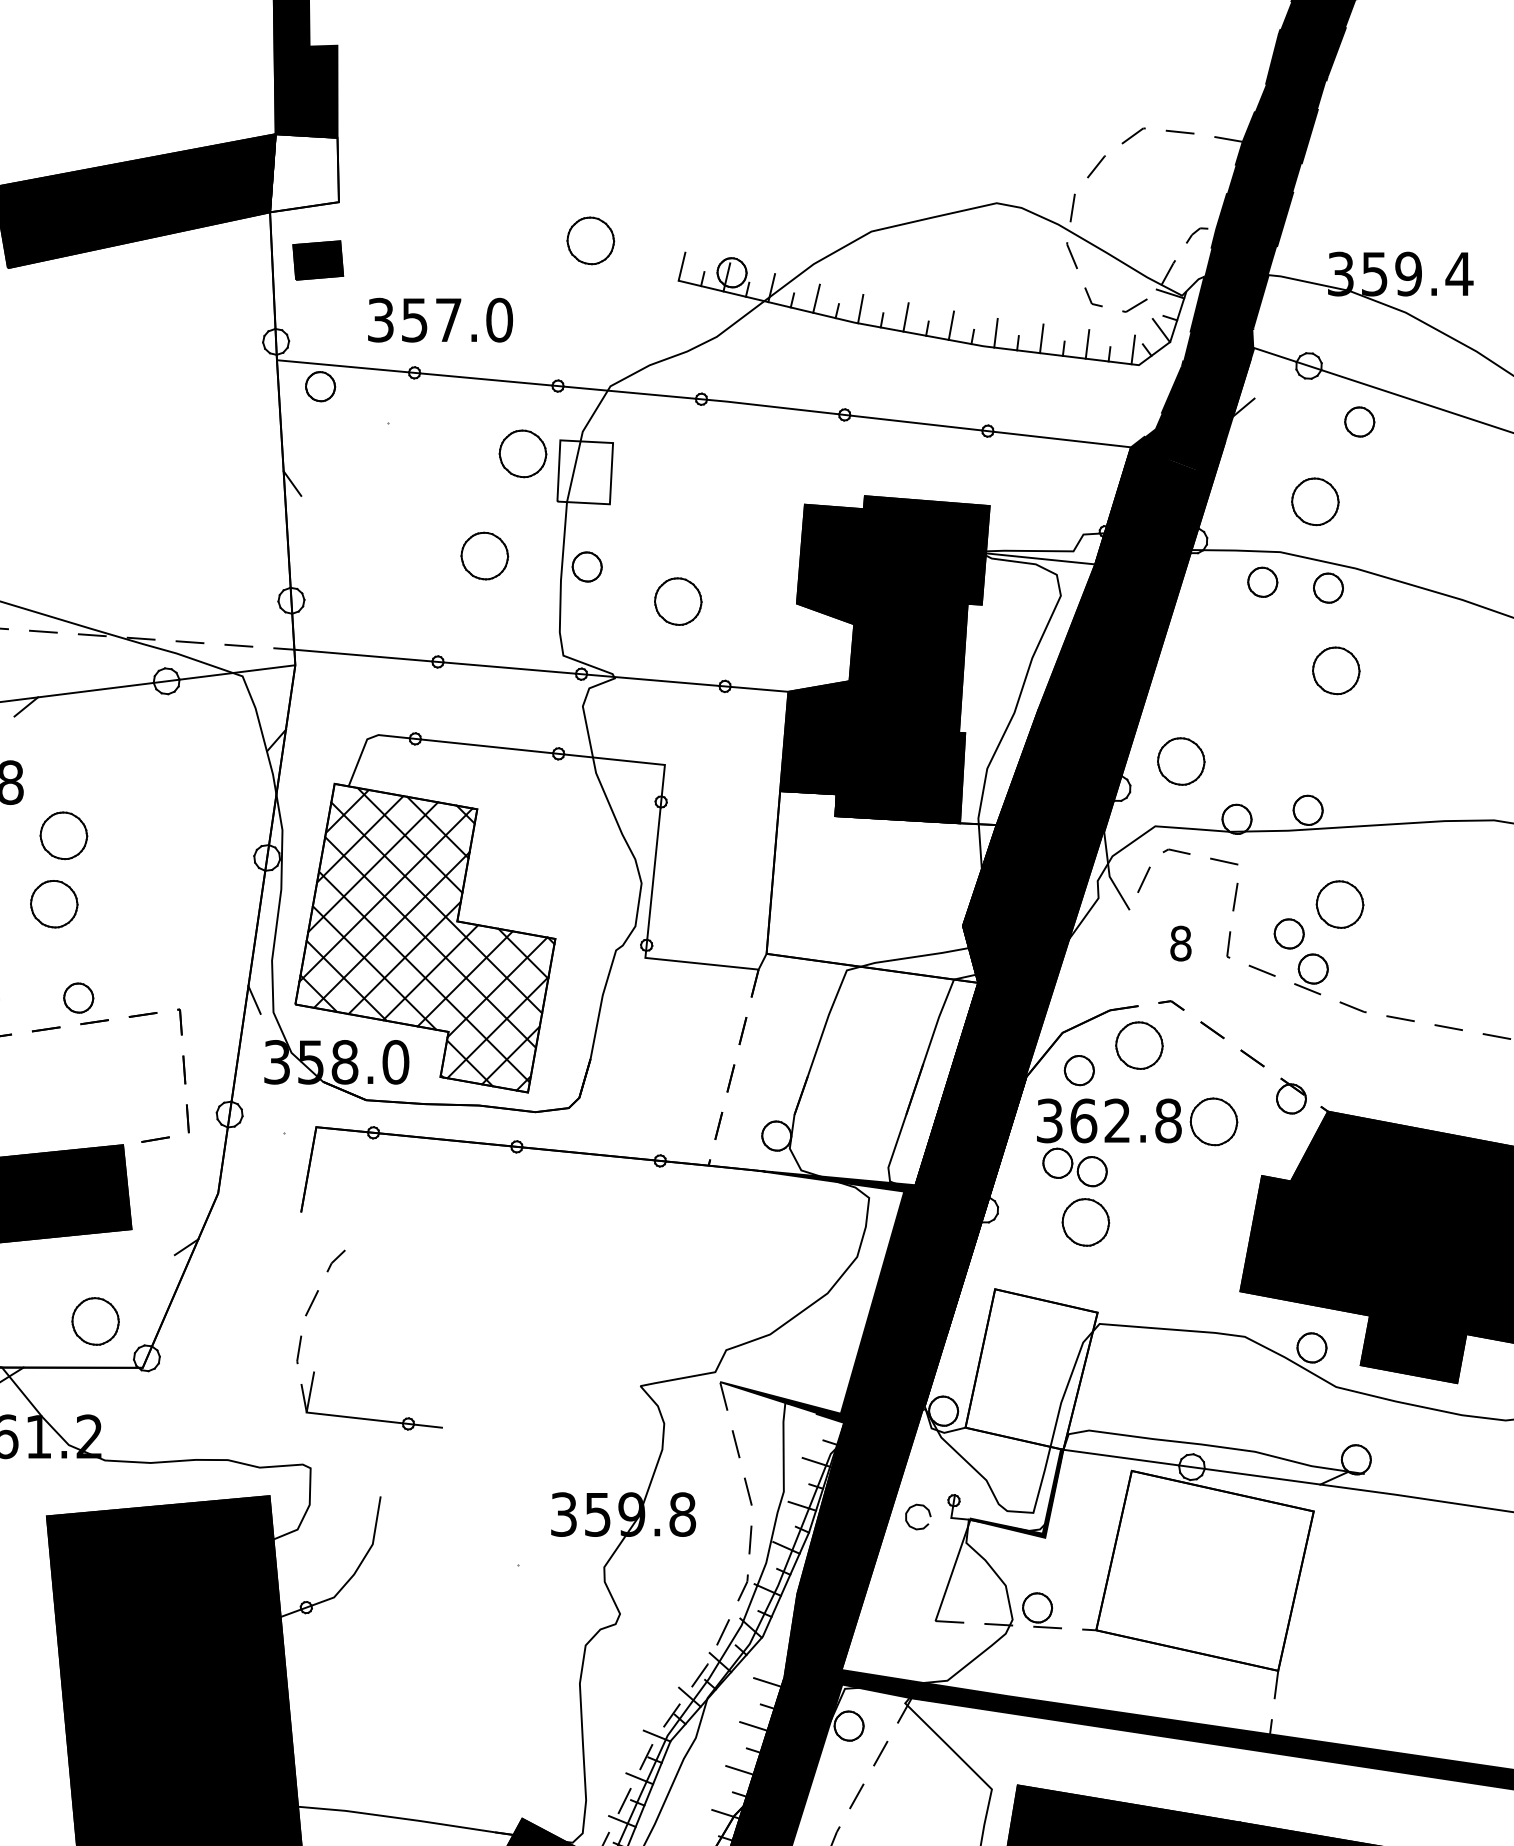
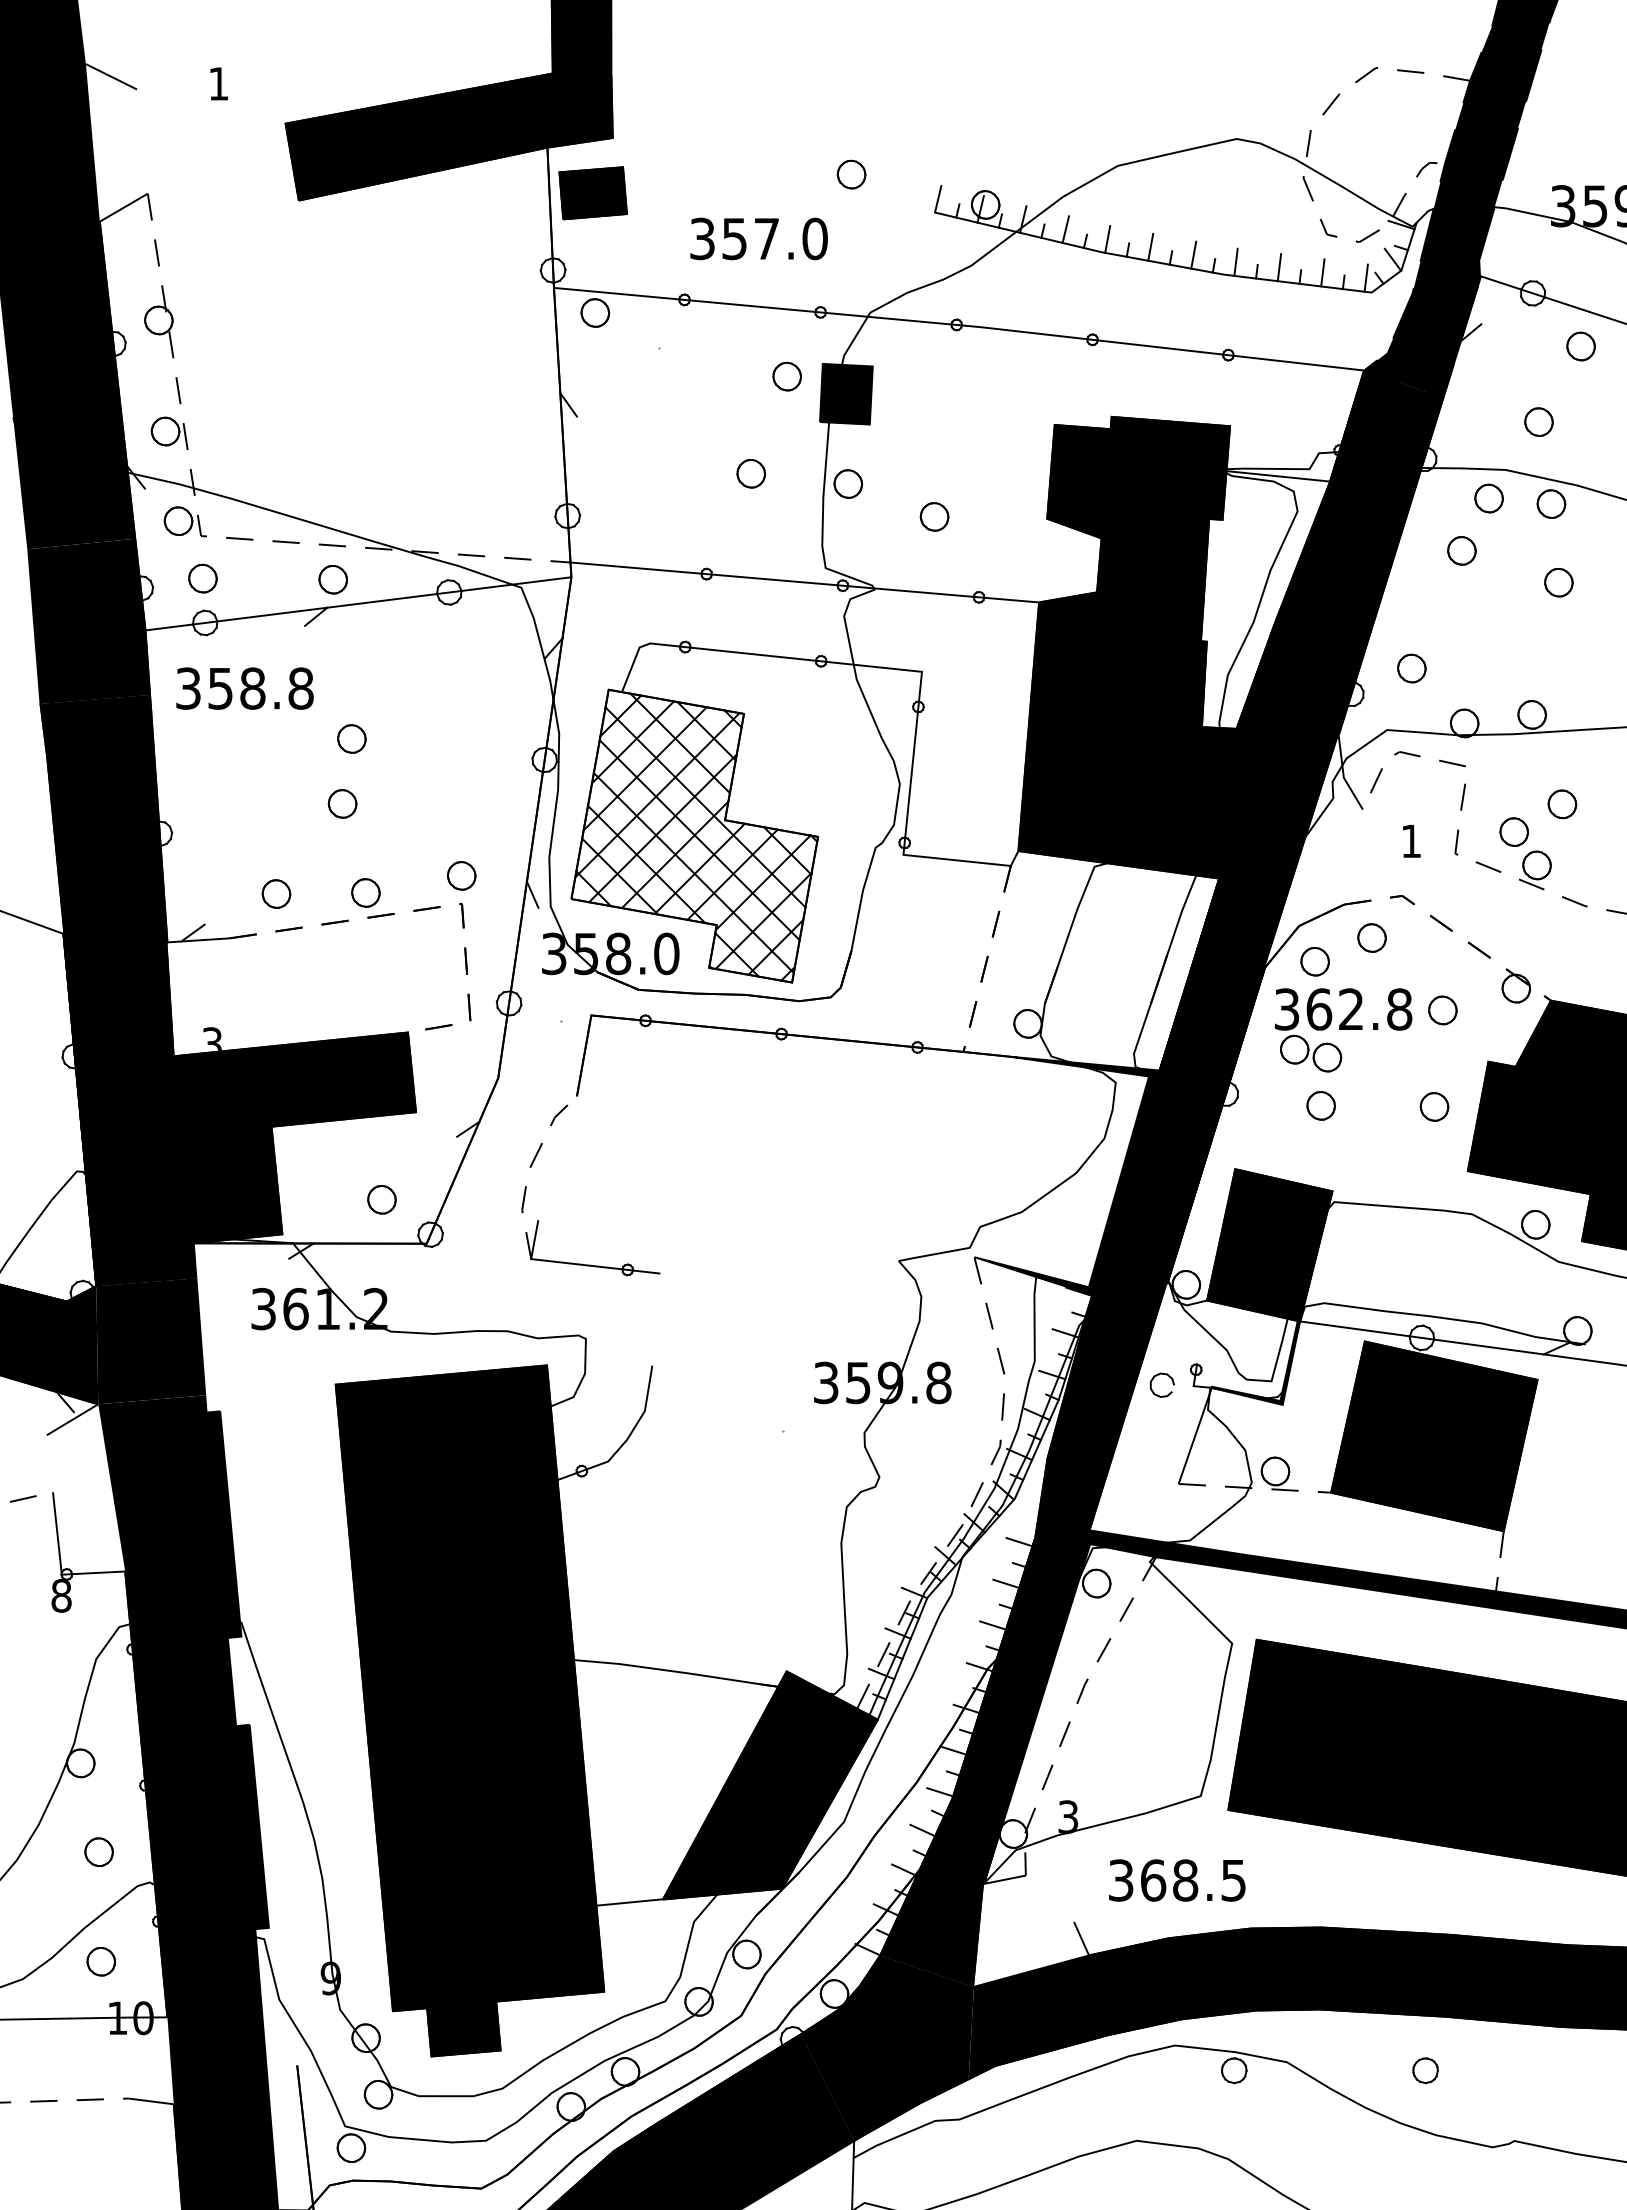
fill: (303, 173) -> (579, 110), added
part: (590, 240) -> (851, 174), size x0.62
part: (317, 260) -> (592, 193), size x1.43
text: (439, 319) -> (758, 238), moved
part: (522, 453) -> (786, 376), size x0.62
fill: (585, 471) -> (846, 393), added
part: (1314, 501) -> (1538, 421), size x0.62
part: (485, 555) -> (751, 473), size x0.62
part: (678, 601) -> (934, 516), size x0.62
part: (1233, 637) -> (1461, 550), added
part: (43, 667) -> (332, 579), added
part: (1335, 670) -> (1558, 582), size x0.62
part: (1180, 761) -> (1411, 668), size x0.62
part: (63, 835) -> (351, 738), size x0.62
fill: (881, 886) -> (1127, 787), added
part: (54, 903) -> (342, 803), size x0.62
part: (1340, 904) -> (1562, 804), size x0.62
text: (1180, 943) -> (1411, 841), 8 -> 1
part: (179, 979) -> (461, 875), added
part: (1138, 1045) -> (1371, 937), size x0.62
part: (1213, 1121) -> (1442, 1010), size x0.62
part: (1085, 1222) -> (1320, 1105), size x0.62
part: (1205, 1223) -> (1434, 1106), added
part: (95, 1321) -> (381, 1199), size x0.62
fill: (1031, 1369) -> (1269, 1245), added
part: (315, 1371) -> (539, 1220), moved
fill: (1205, 1571) -> (1434, 1436), added

